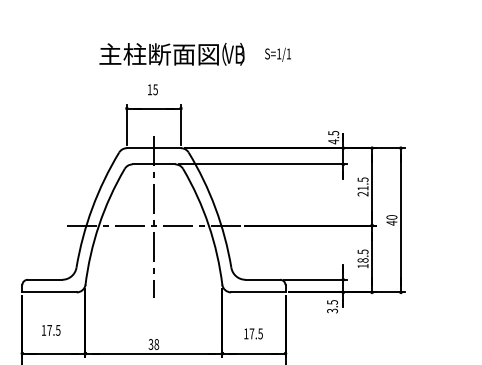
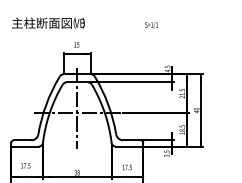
text: (172, 52) -> (48, 22), moved
text: (277, 54) -> (151, 25), moved

